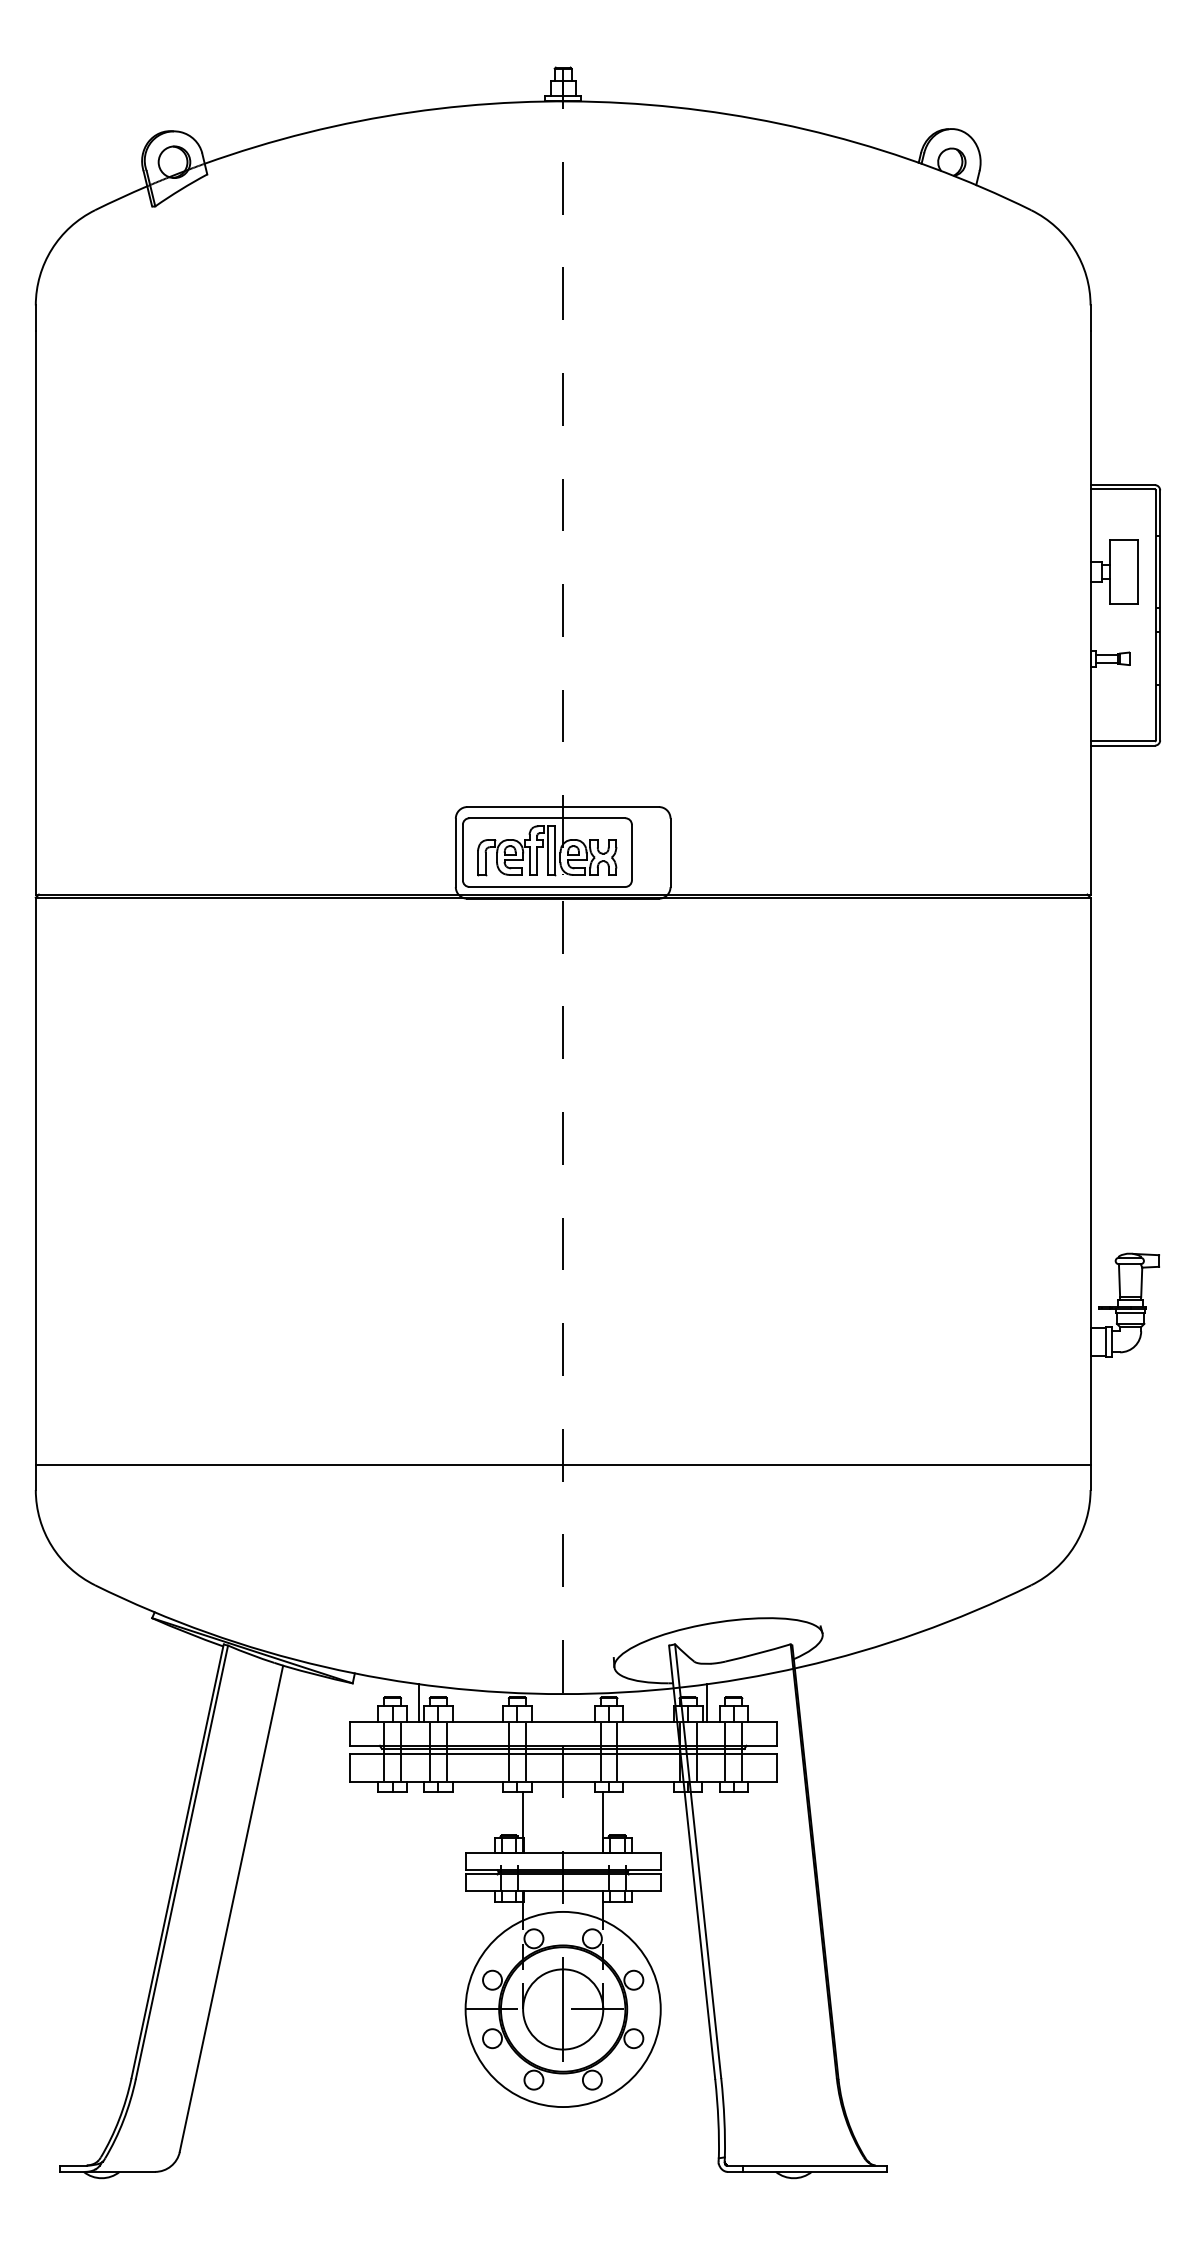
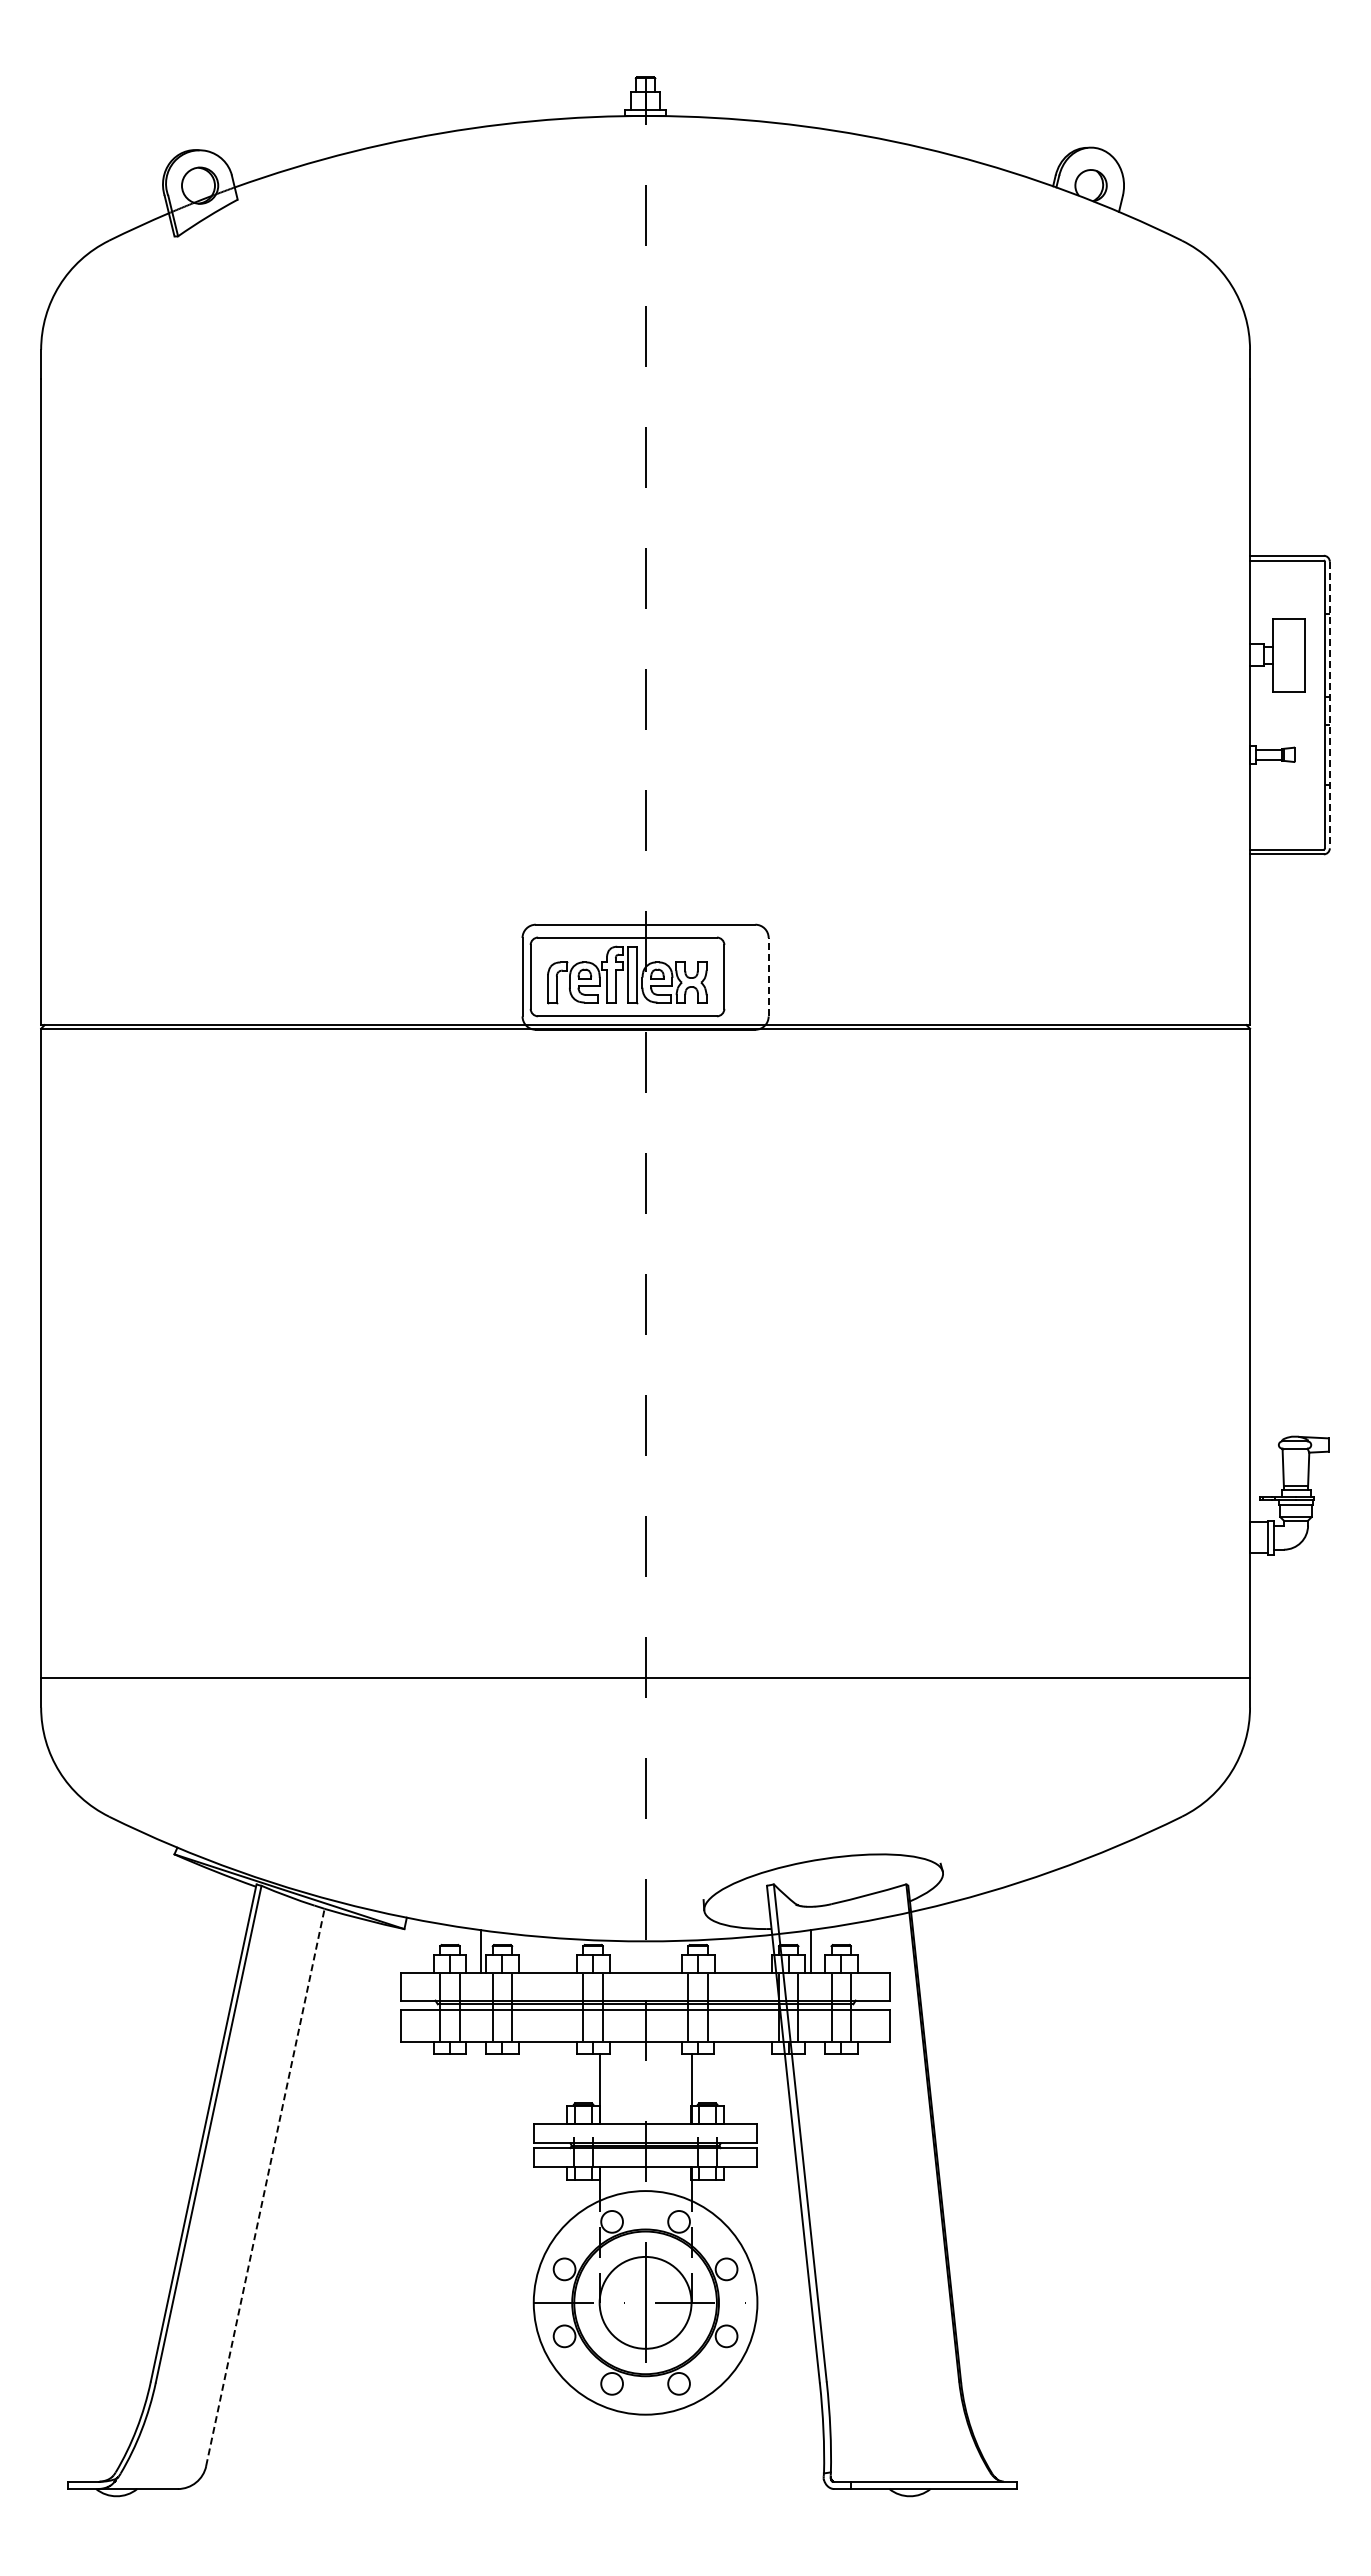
line: (1159, 615) -> (1329, 705), solid -> dashed
line: (670, 852) -> (768, 976), solid -> dashed
line: (231, 1908) -> (265, 2187), solid -> dashed

